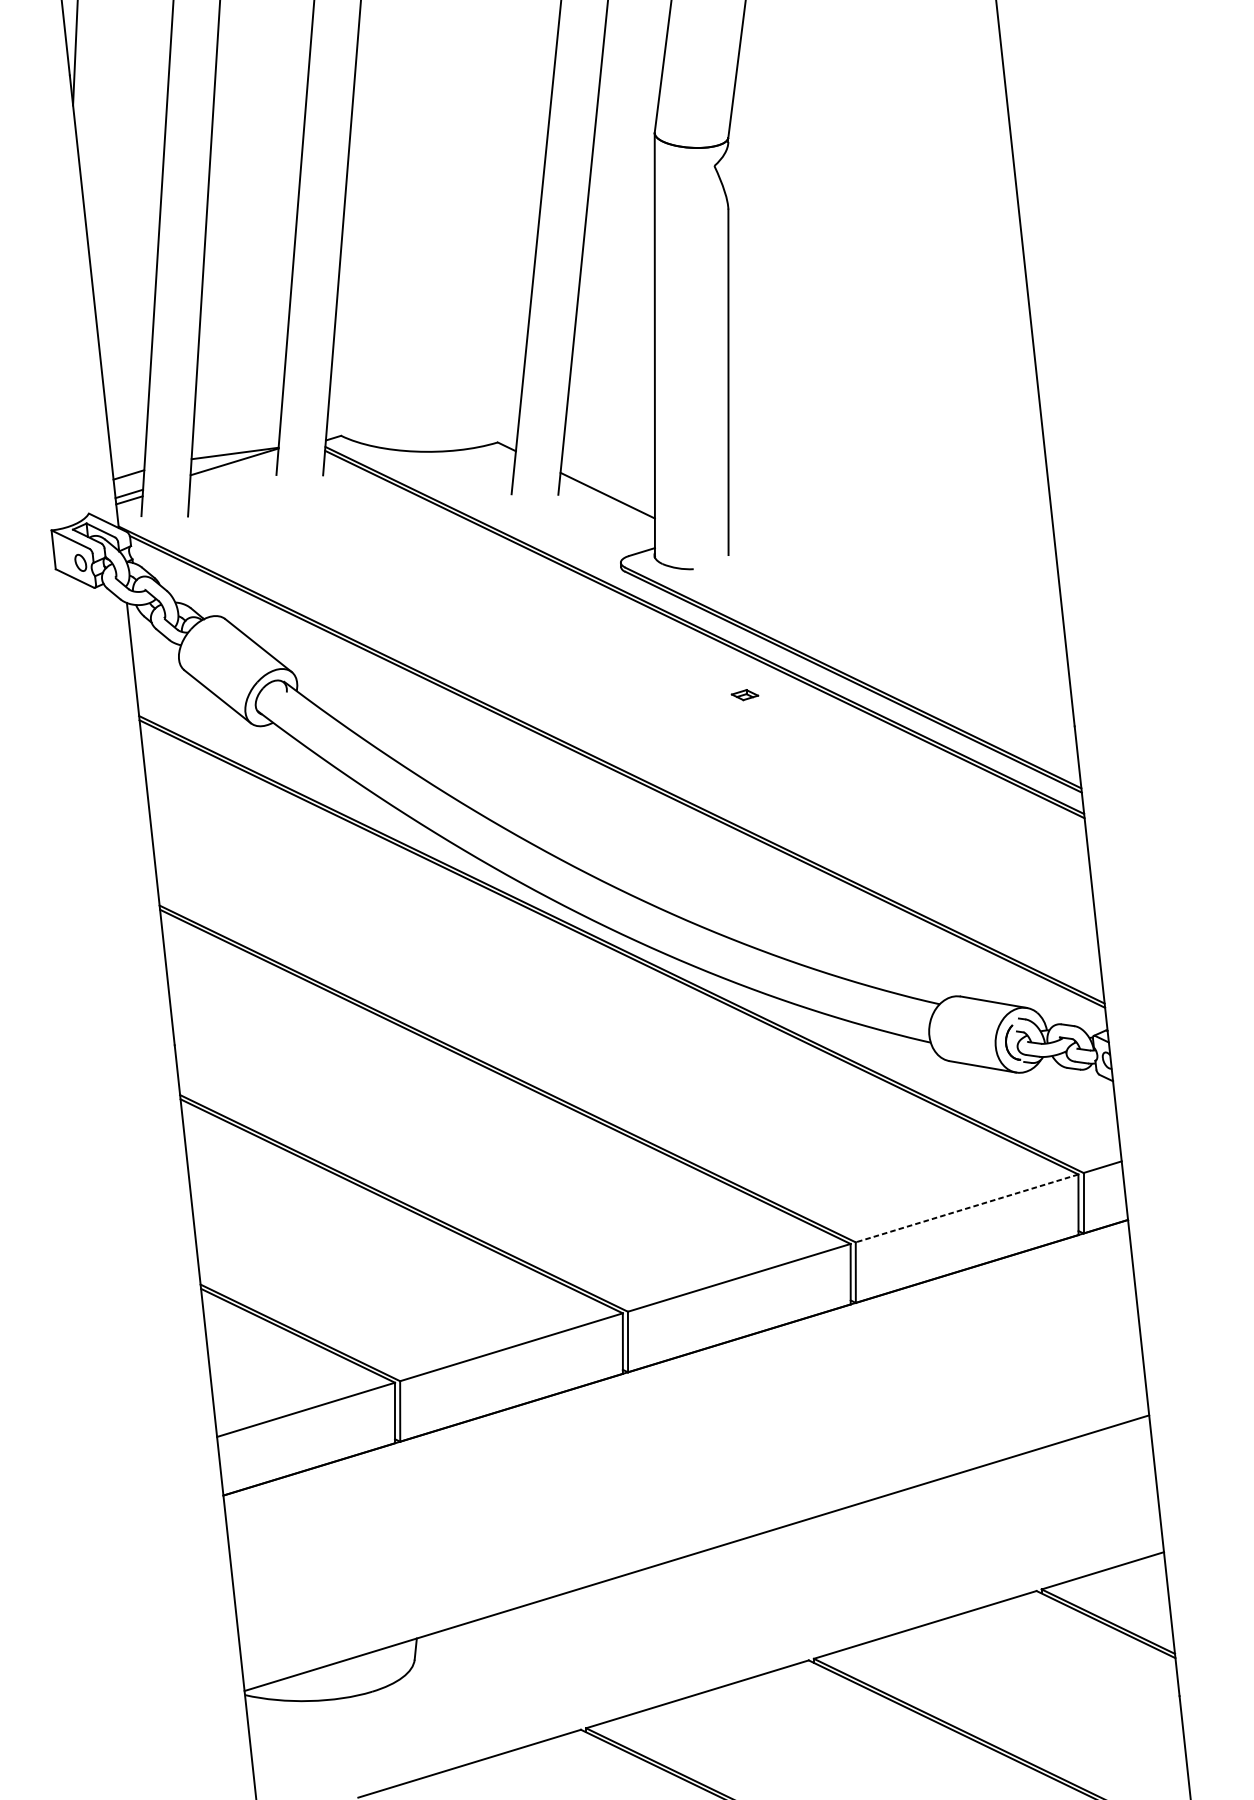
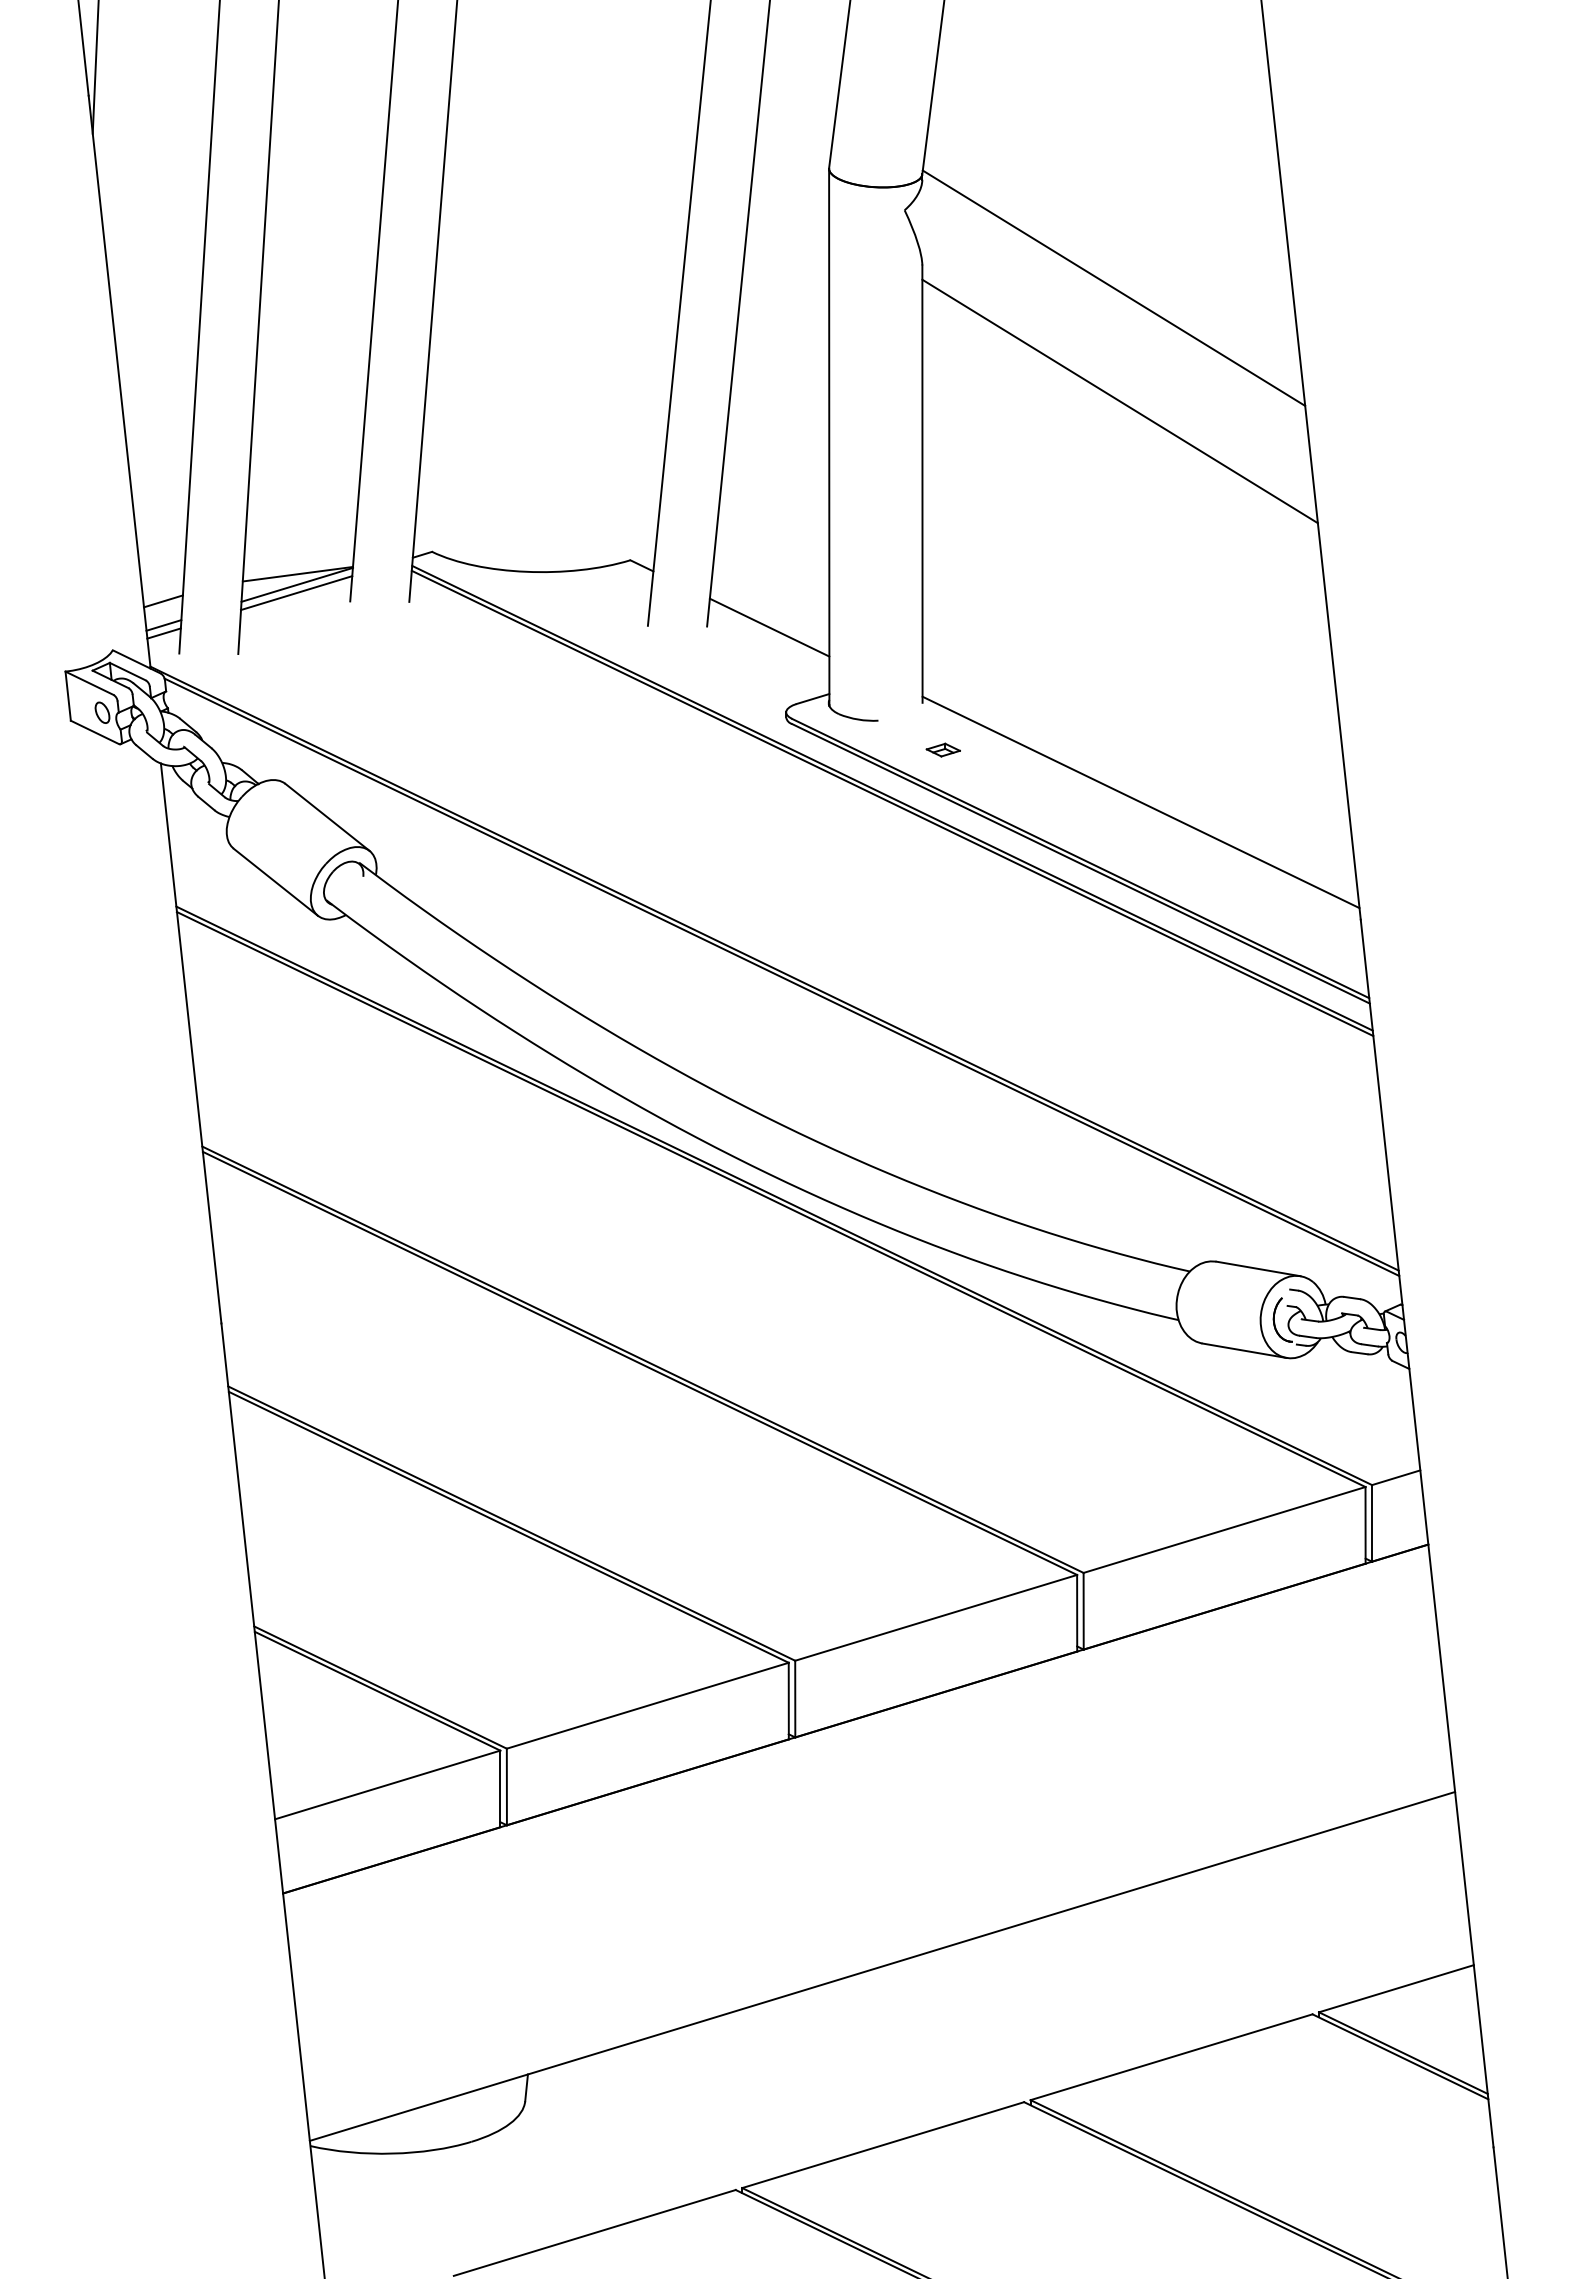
line: (879, 227) -> (1113, 287), added
line: (884, 317) -> (1119, 401), added
line: (234, 468) -> (296, 593), added
line: (900, 633) -> (1140, 802), added
part: (744, 694) -> (942, 749), moved
line: (967, 1208) -> (1224, 1530), dashed -> solid

